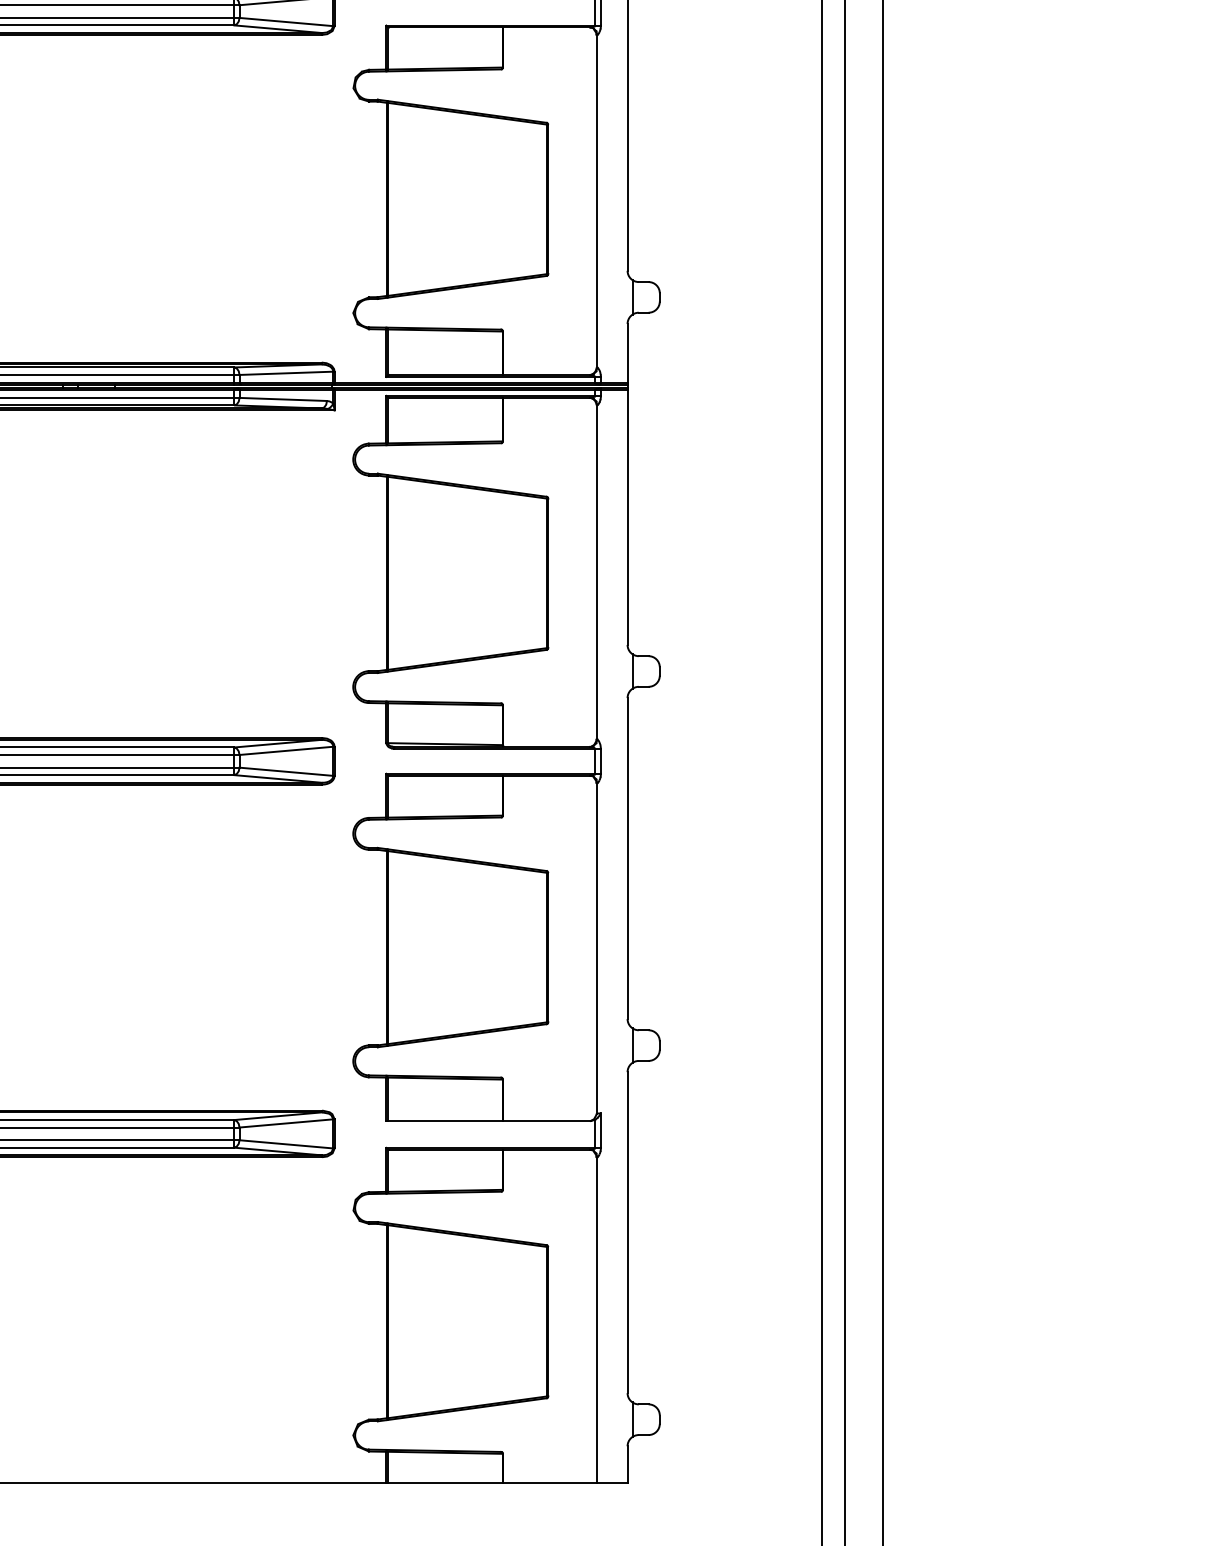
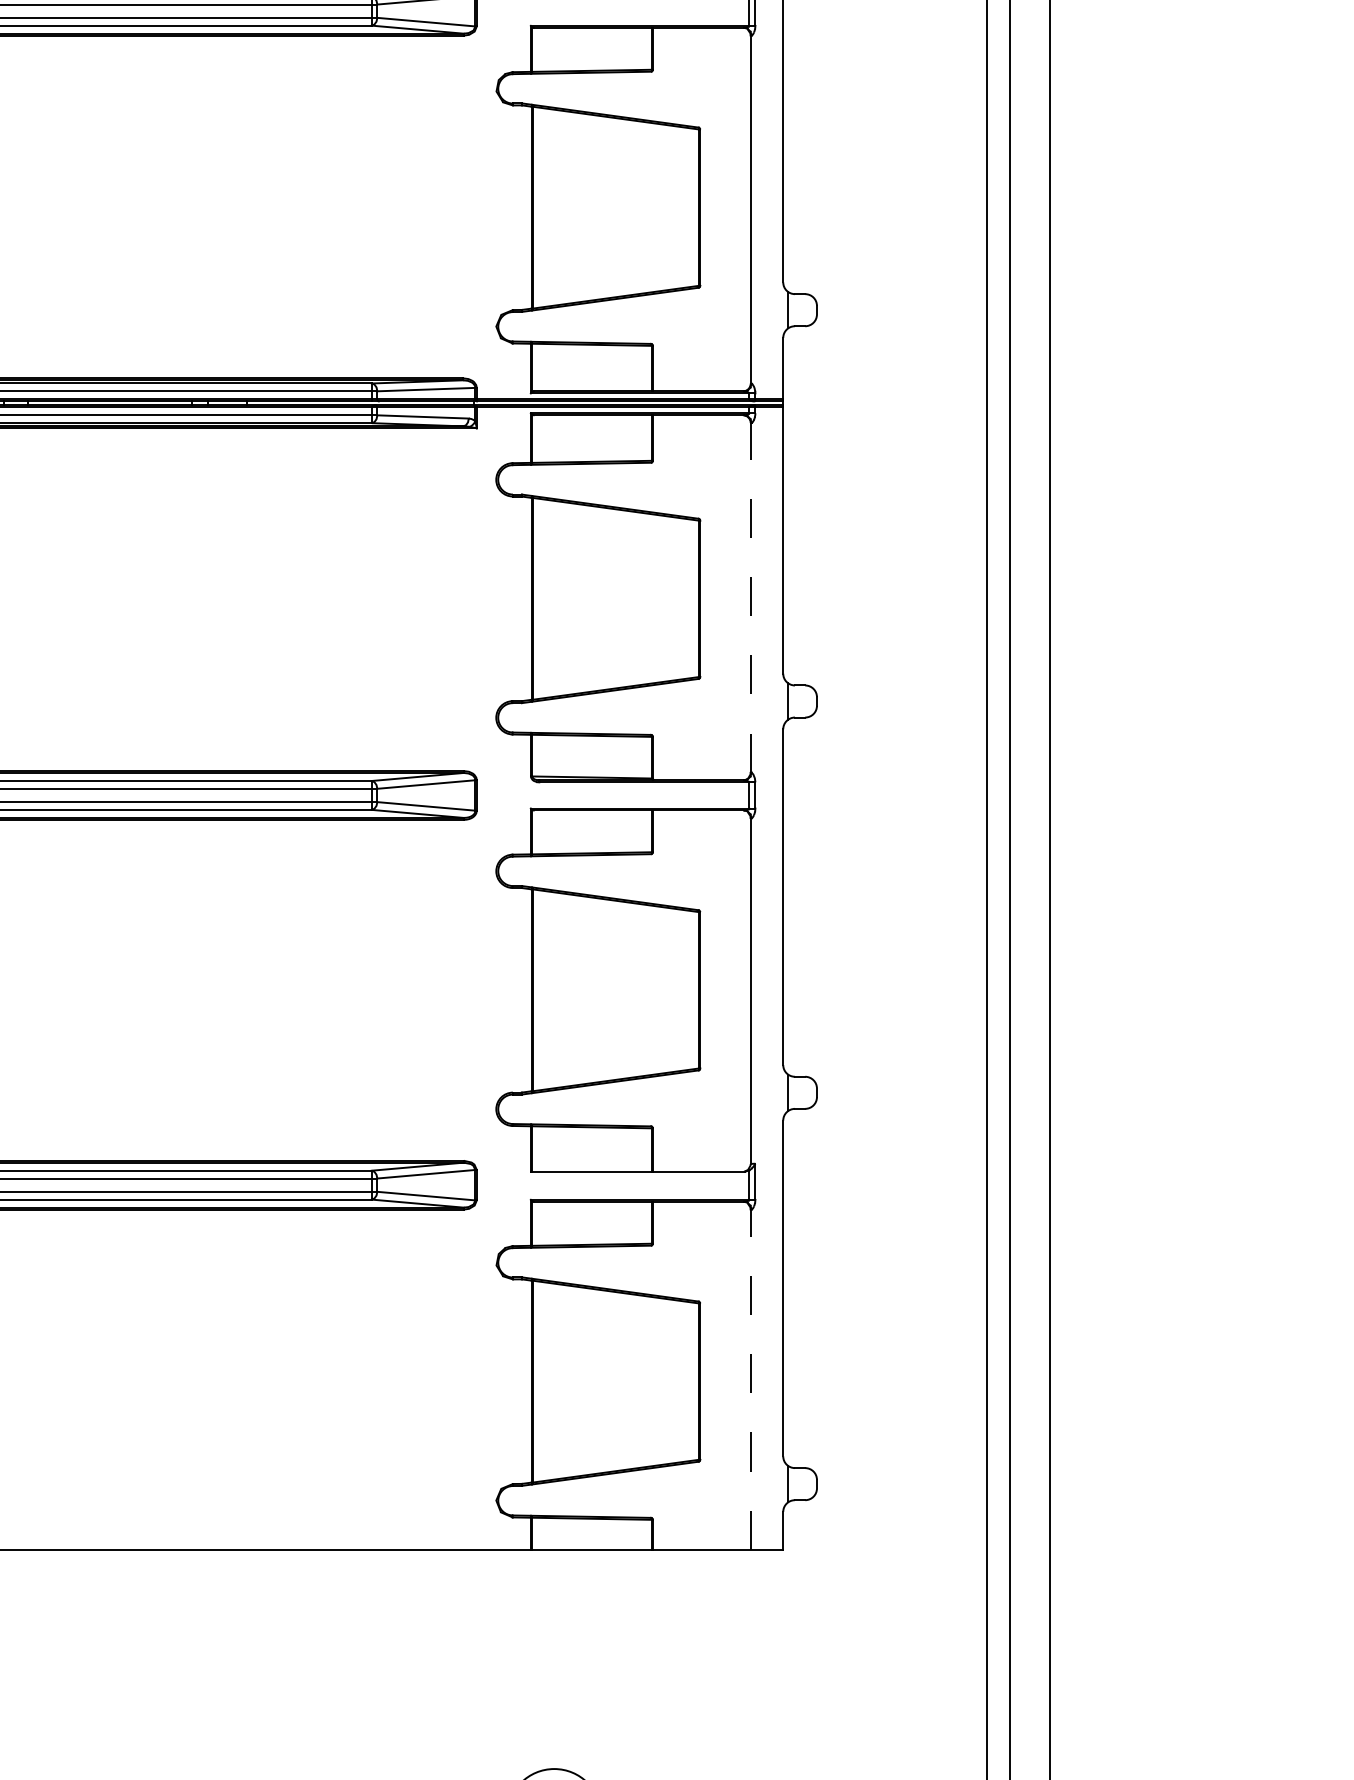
line: (596, 572) -> (750, 597), solid -> dashed
line: (596, 1319) -> (750, 1379), solid -> dashed

